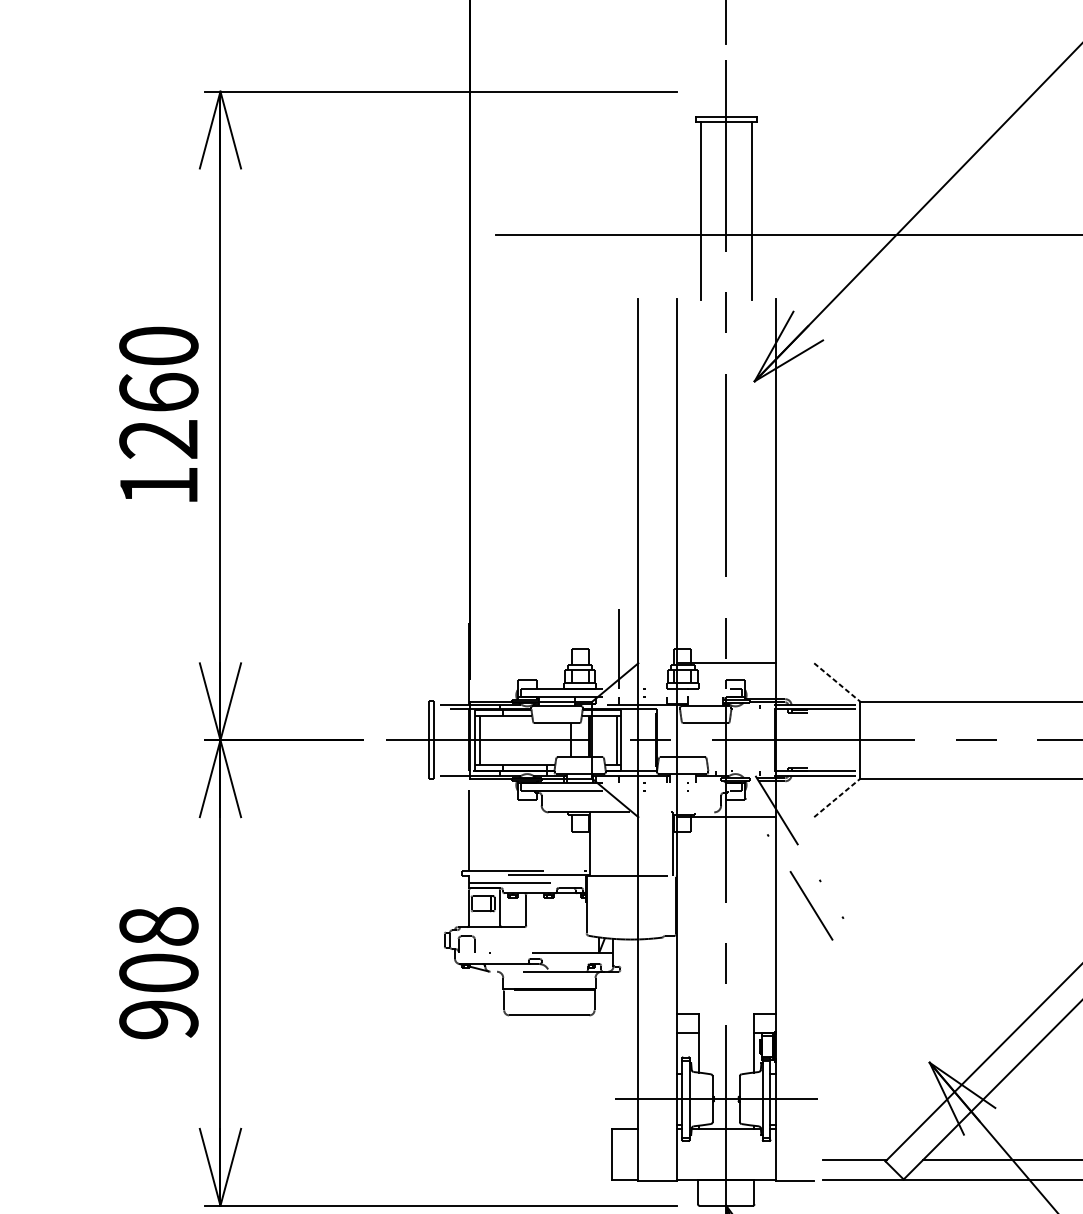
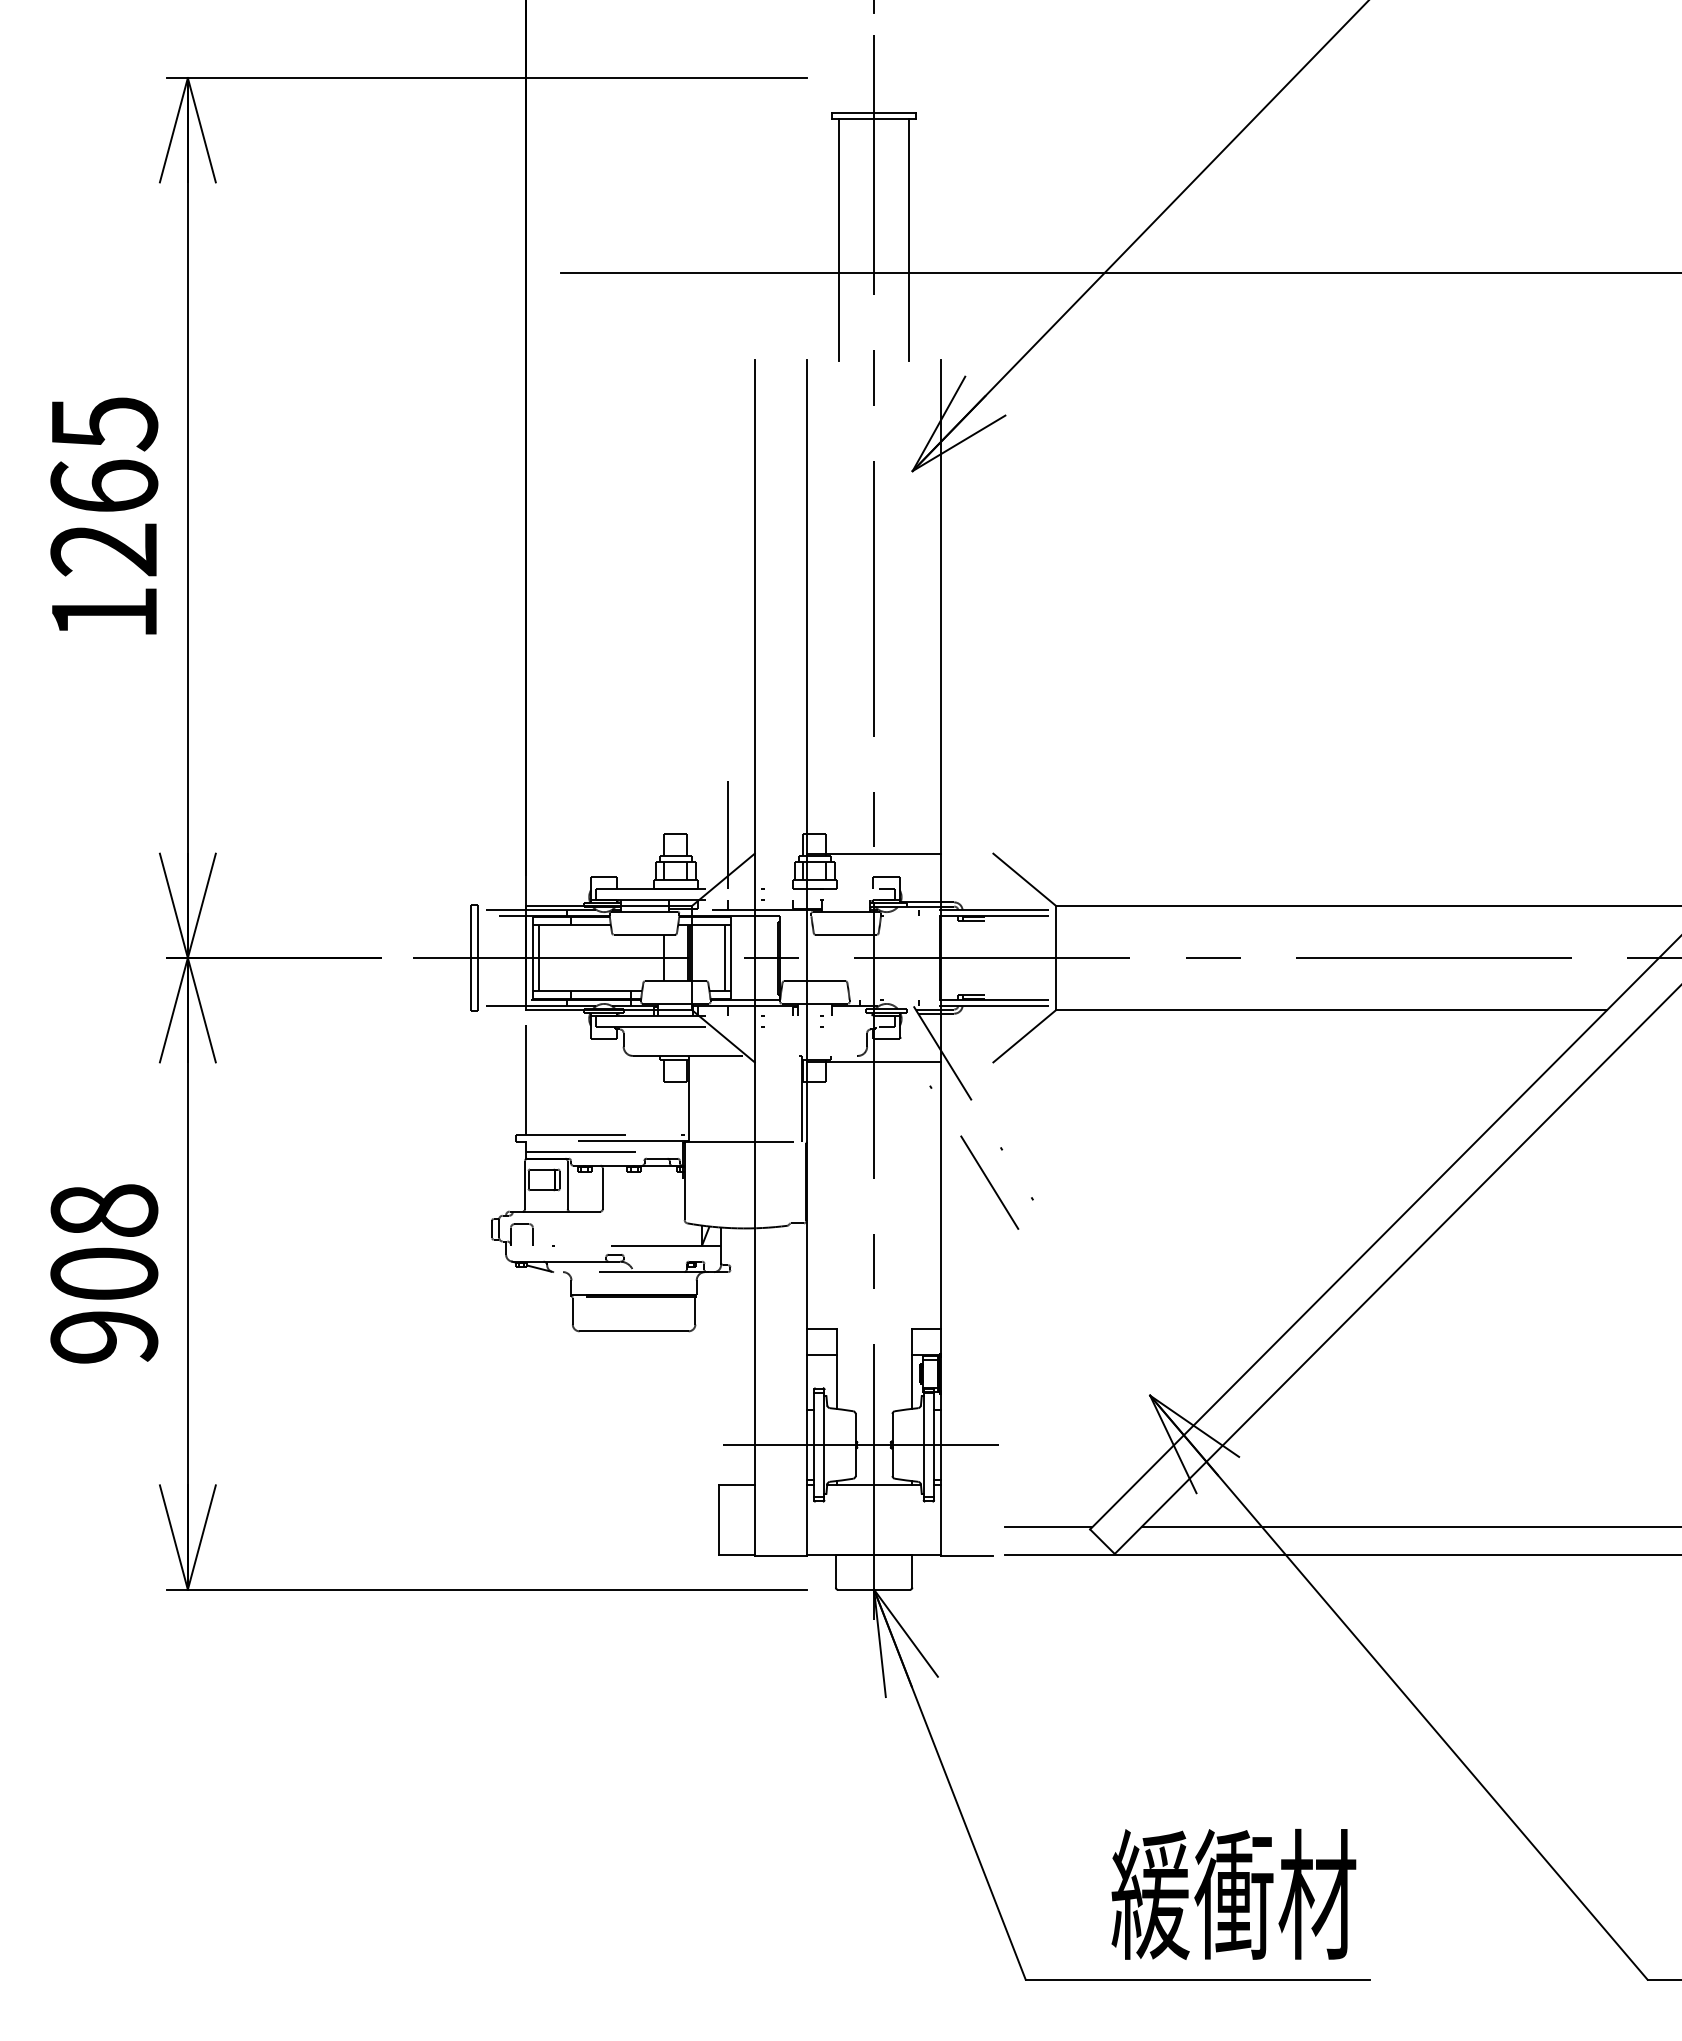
text: (159, 346) -> (104, 424), 1260 -> 1265
line: (837, 682) -> (1024, 879), dashed -> solid
line: (837, 798) -> (1024, 1036), dashed -> solid

